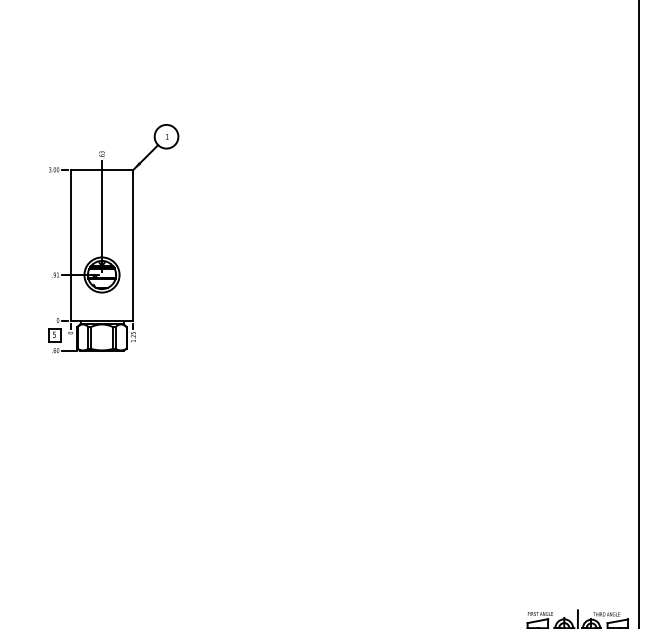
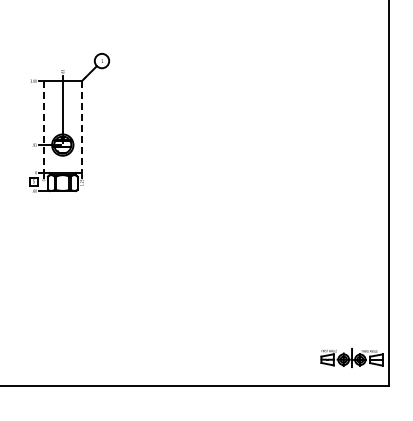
line: (70, 244) -> (43, 126), solid -> dashed
line: (132, 244) -> (81, 126), solid -> dashed

